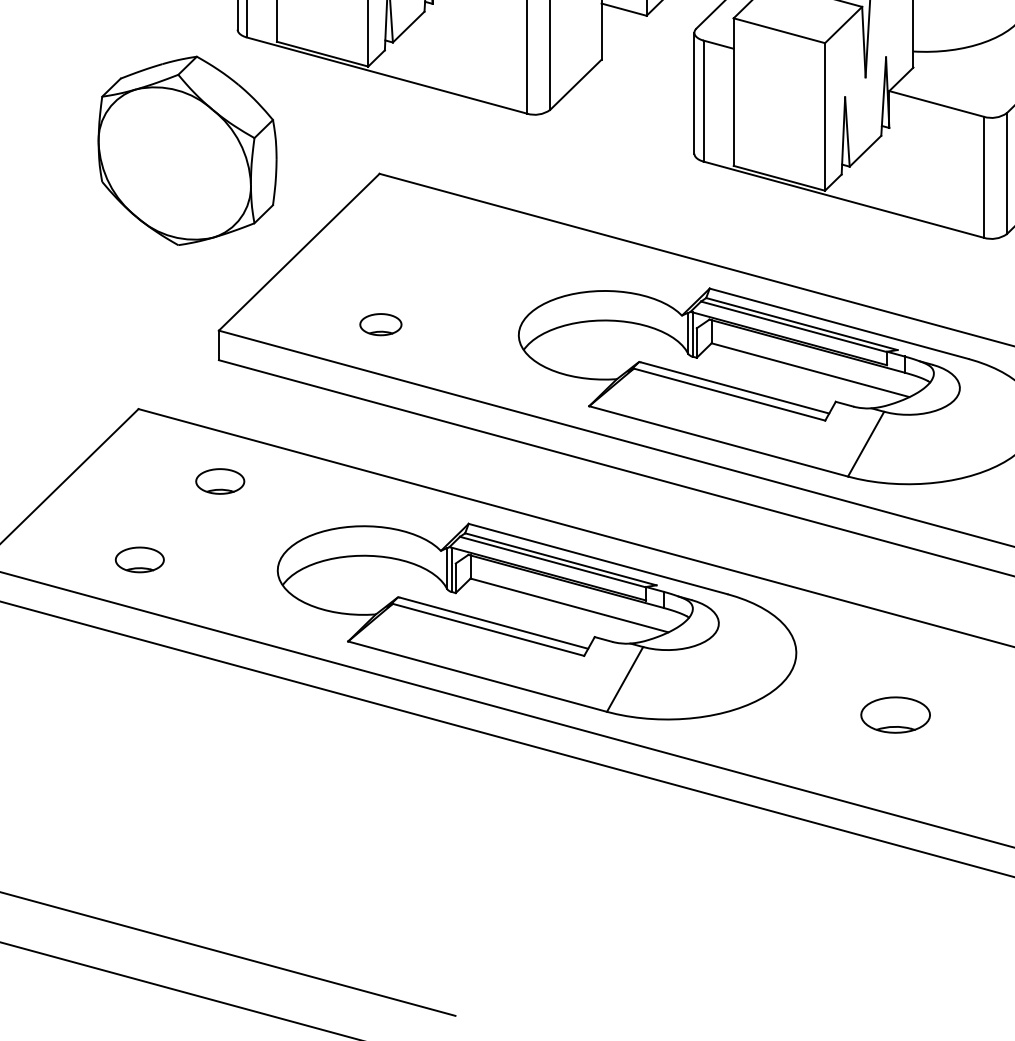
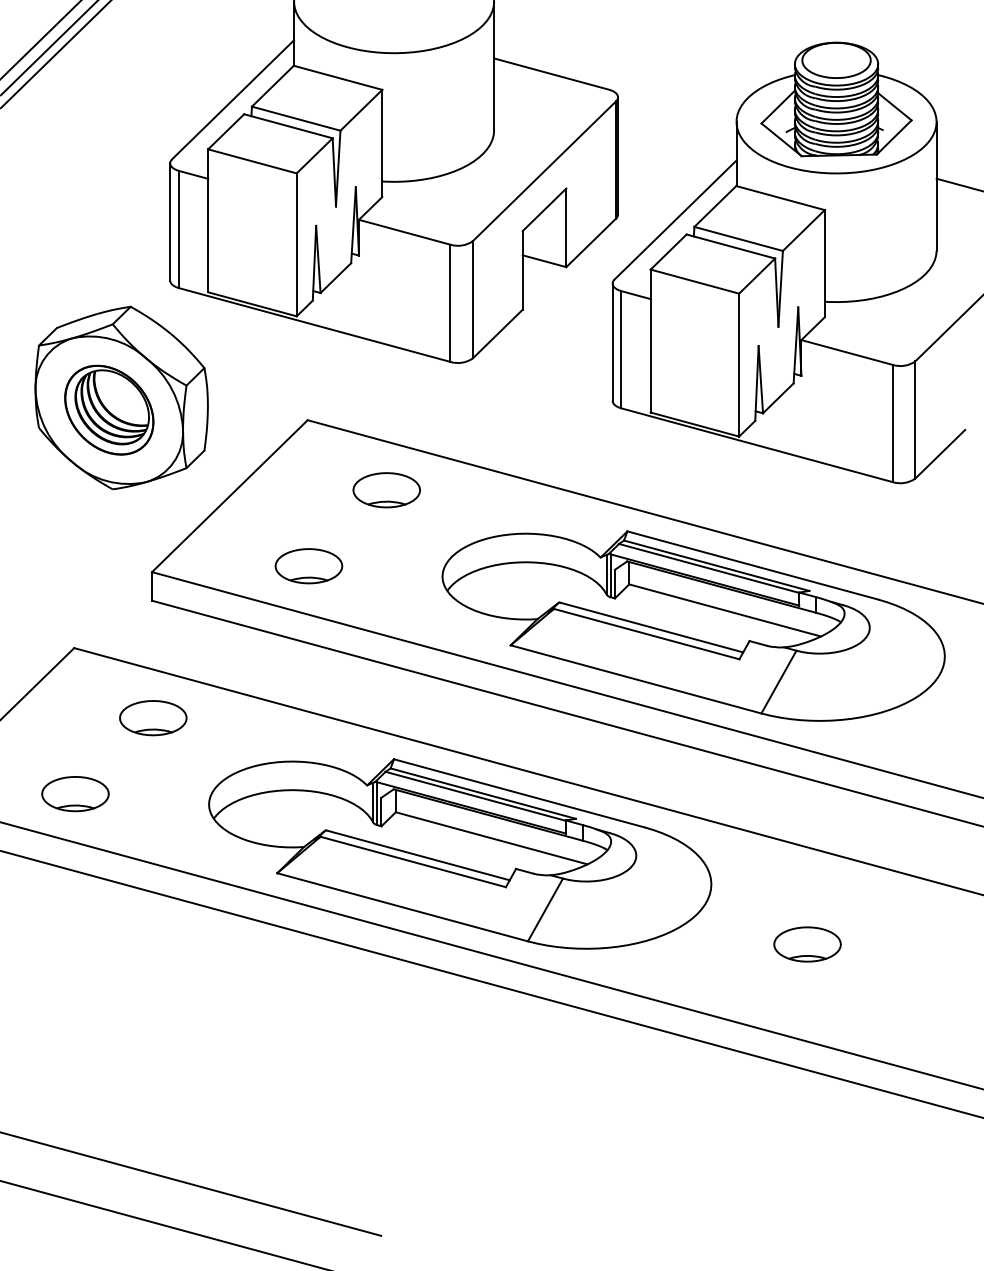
part: (174, 162) -> (109, 409), added
part: (460, 246) -> (386, 490), added
part: (380, 324) -> (308, 566), size x1.67
part: (220, 481) -> (153, 718), size x1.43
part: (139, 560) -> (75, 794), size x1.43

